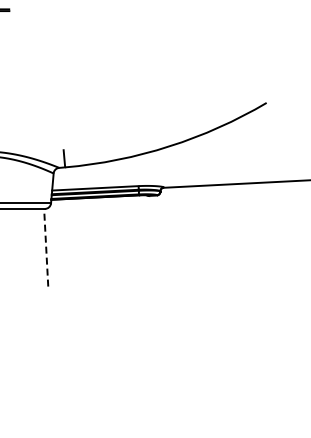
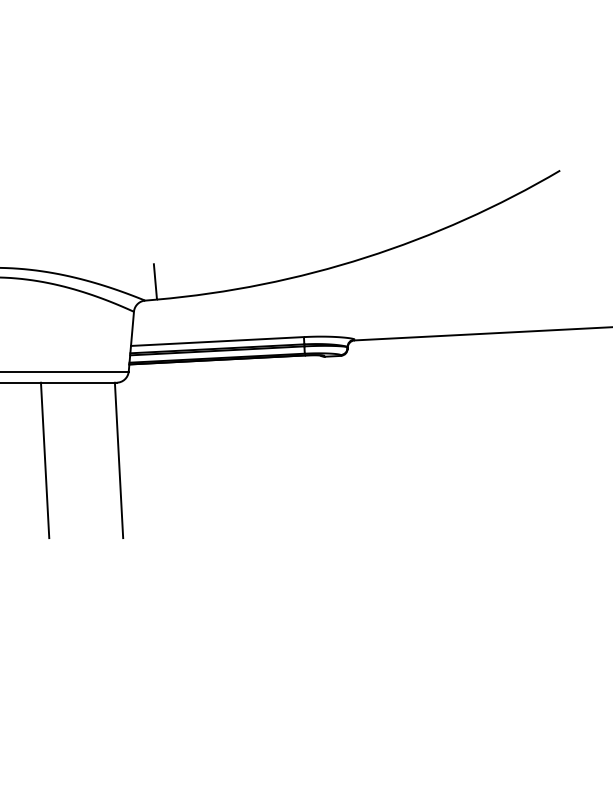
line: (9, 247) -> (45, 459), added
line: (46, 247) -> (119, 459), dashed -> solid

